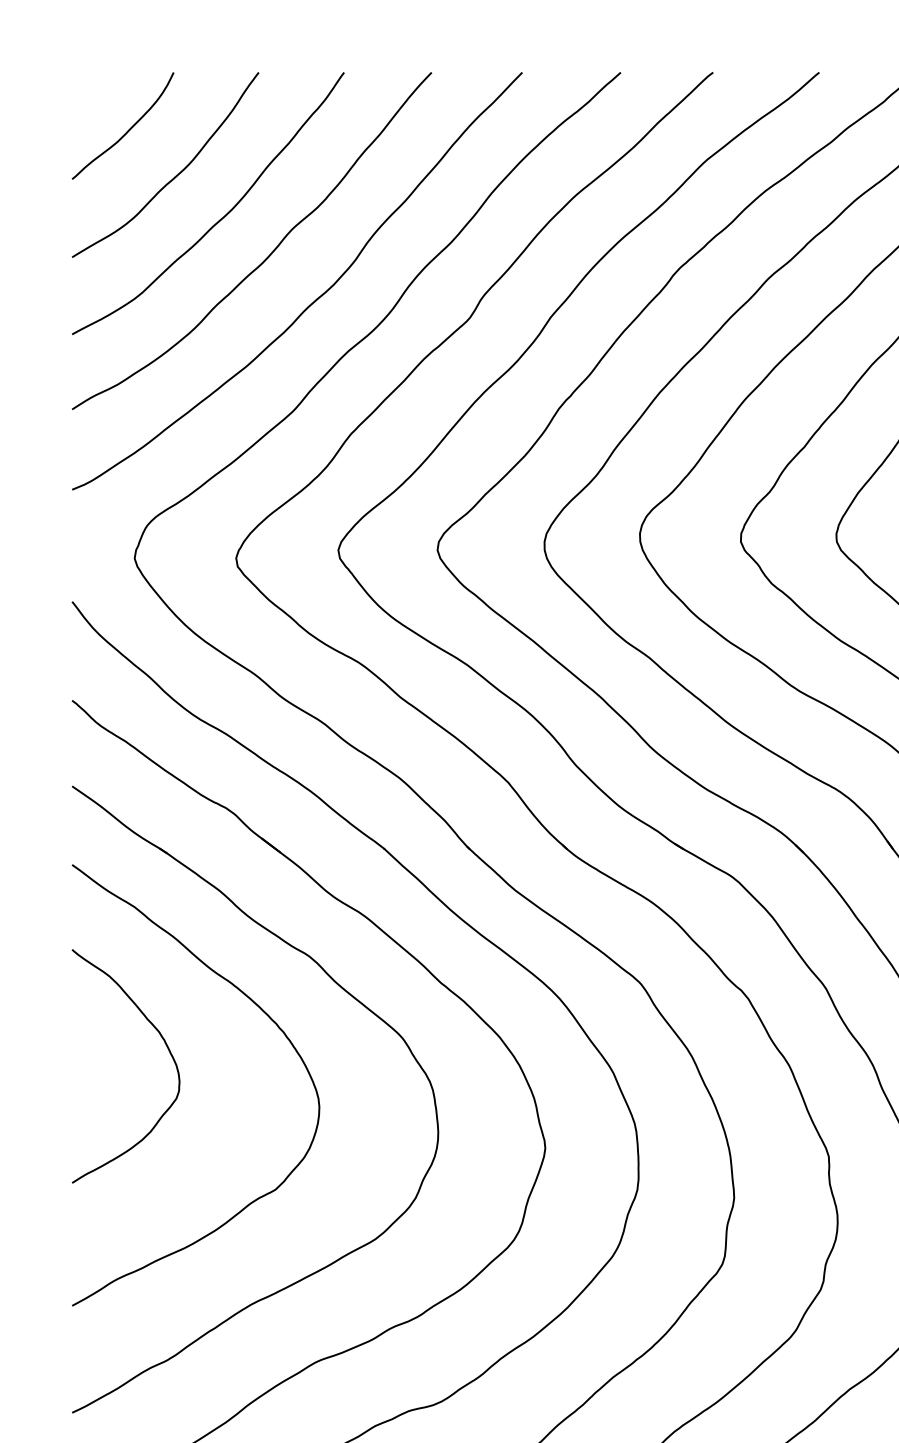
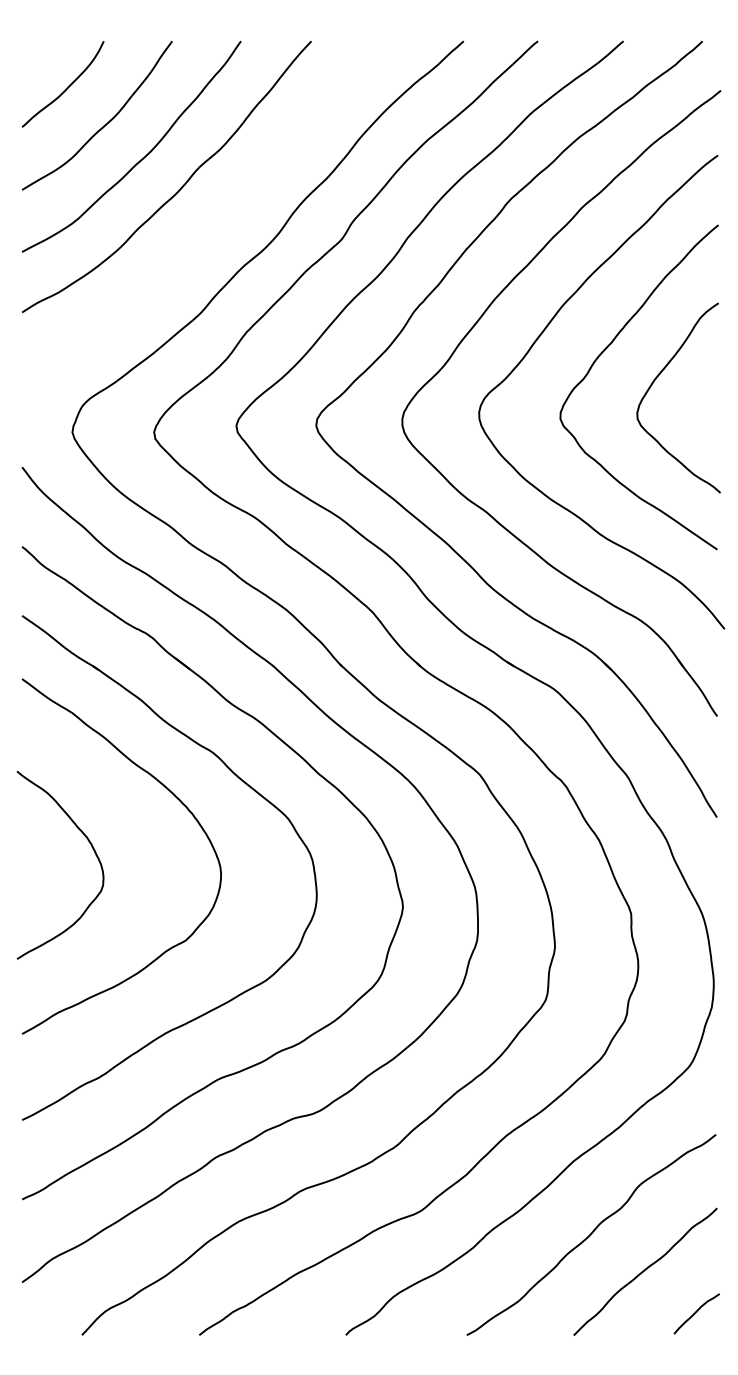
curve: (312, 301) -> (215, 225), removed
curve: (165, 1046) -> (92, 849), moved

